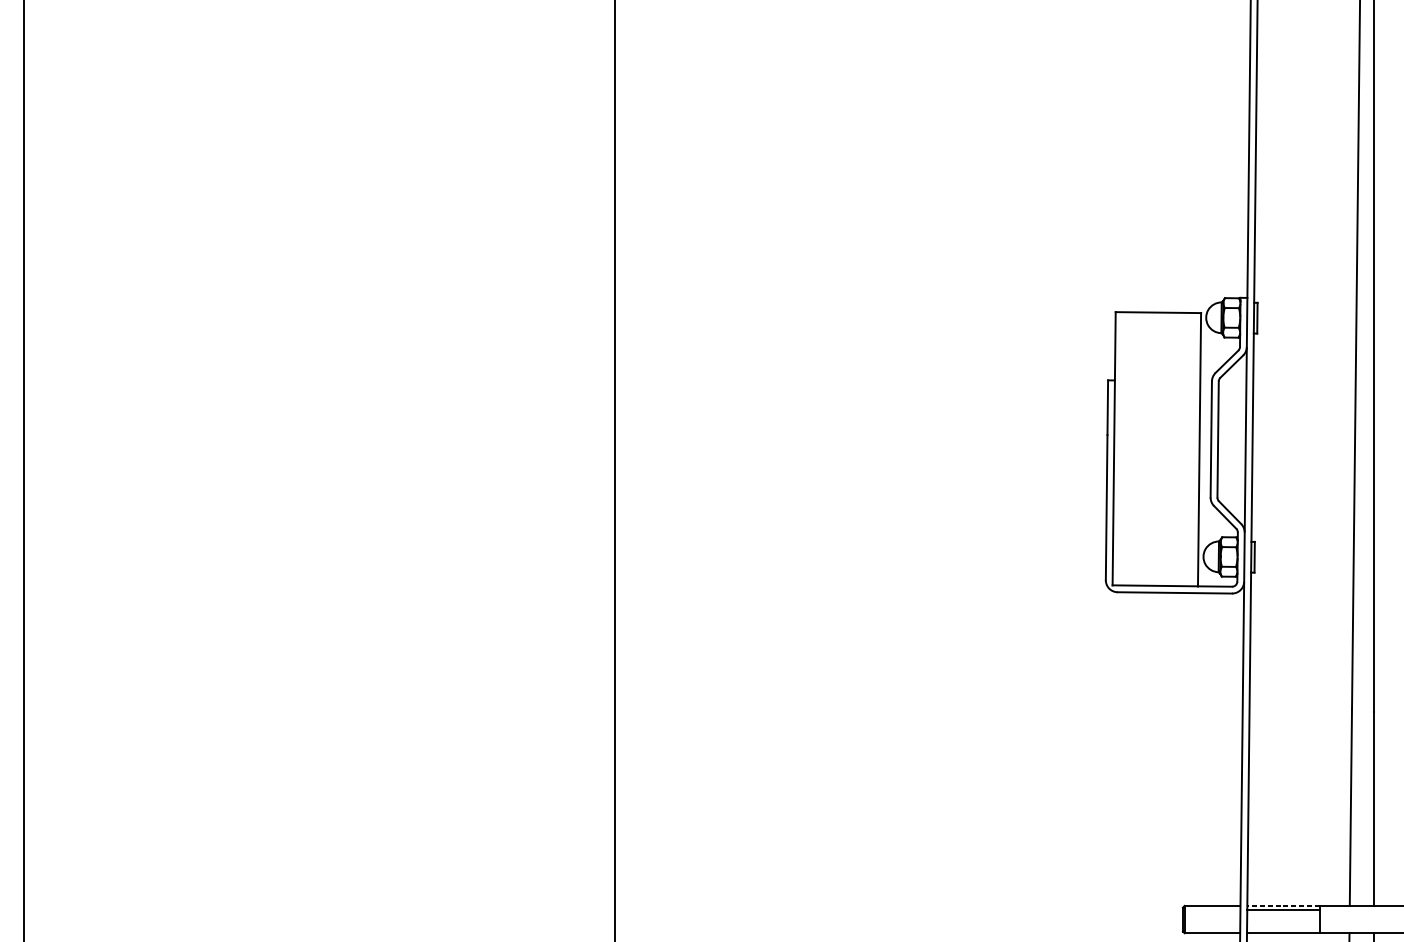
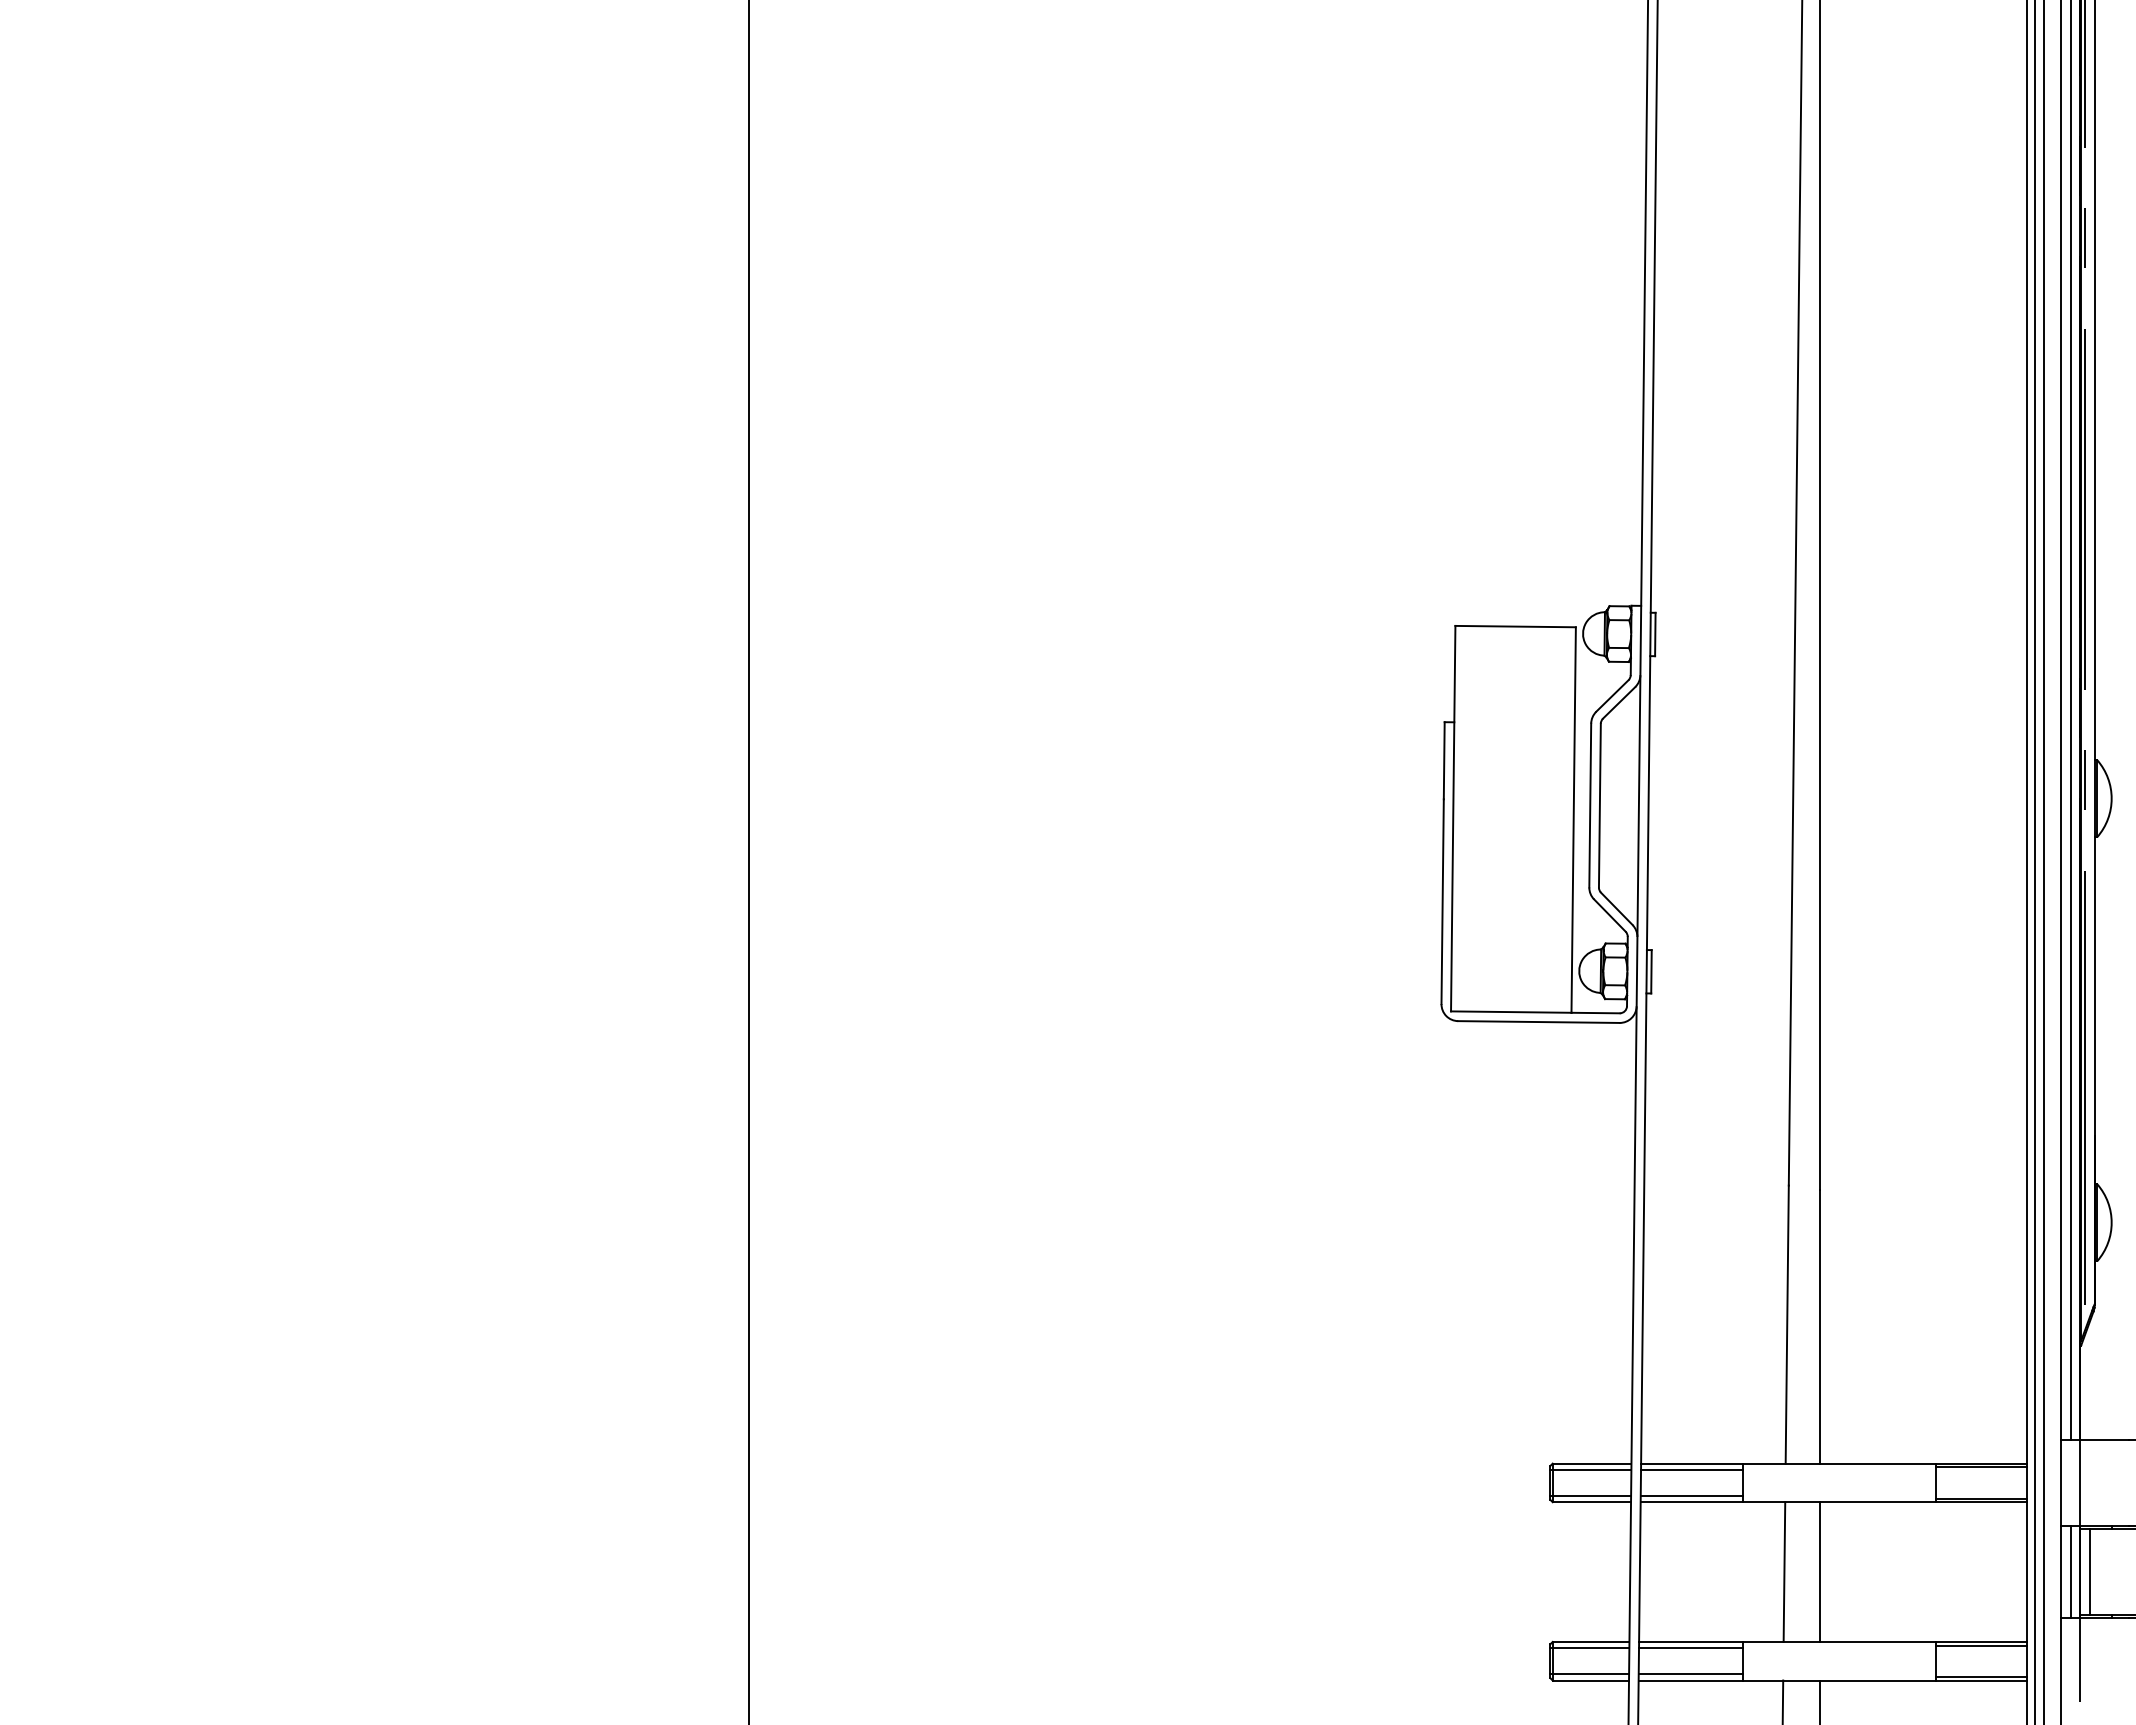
line: (1283, 905) -> (1692, 1463), dashed -> solid
line: (1211, 910) -> (1590, 1469), added
line: (1211, 929) -> (1590, 1496), added
line: (1283, 929) -> (1691, 1496), added

